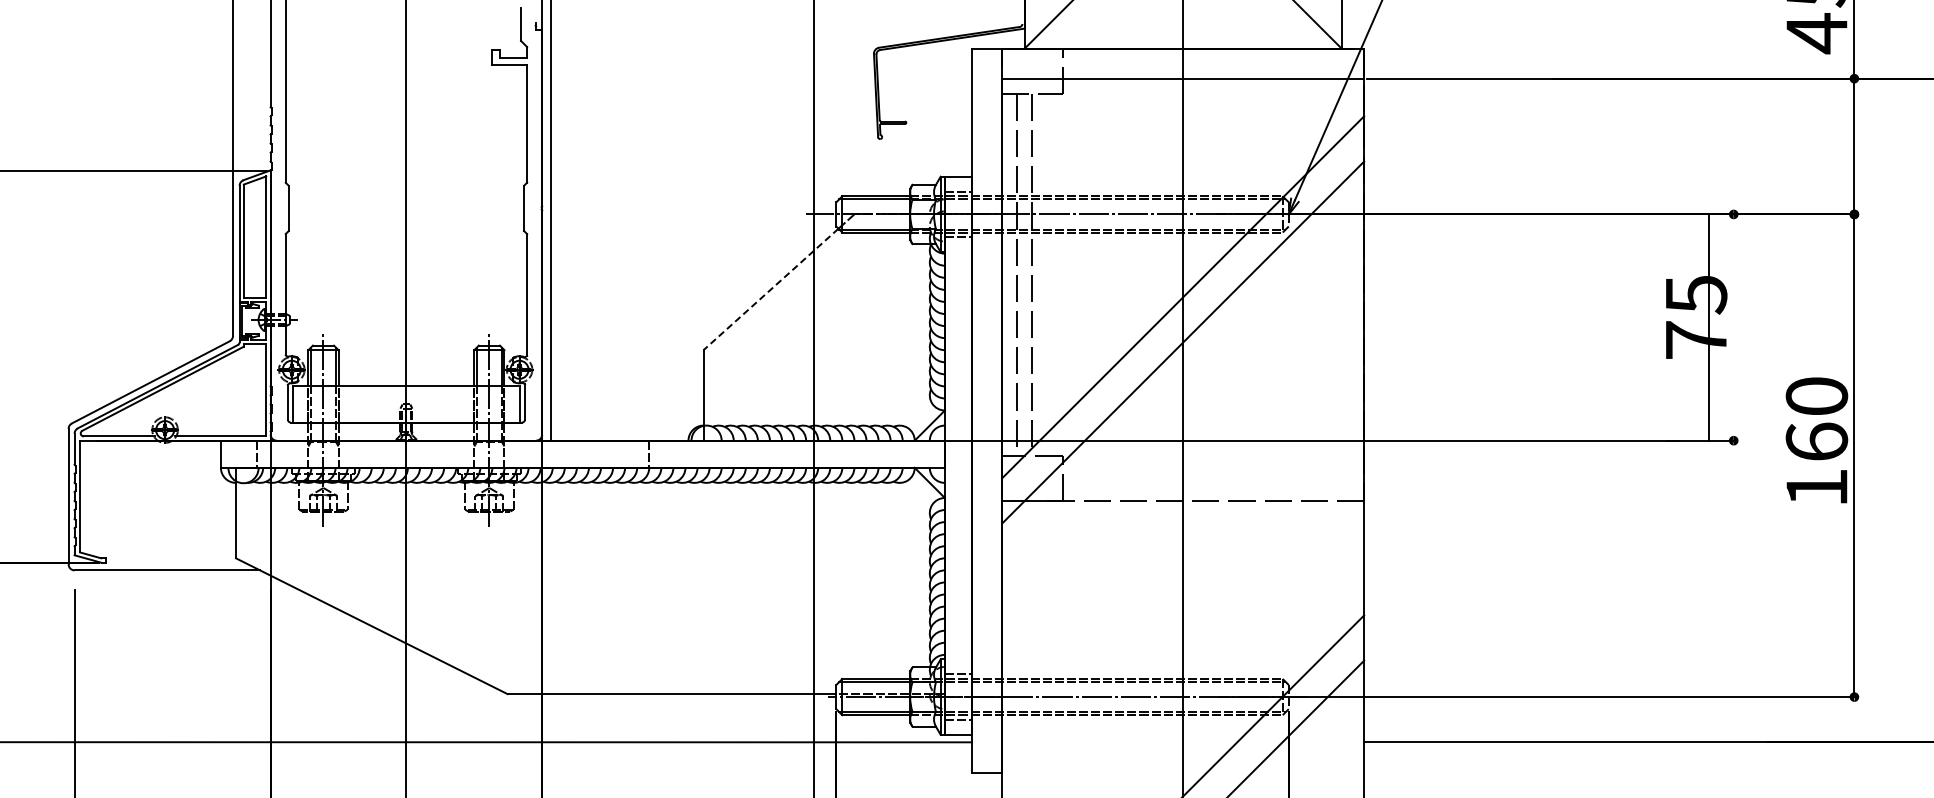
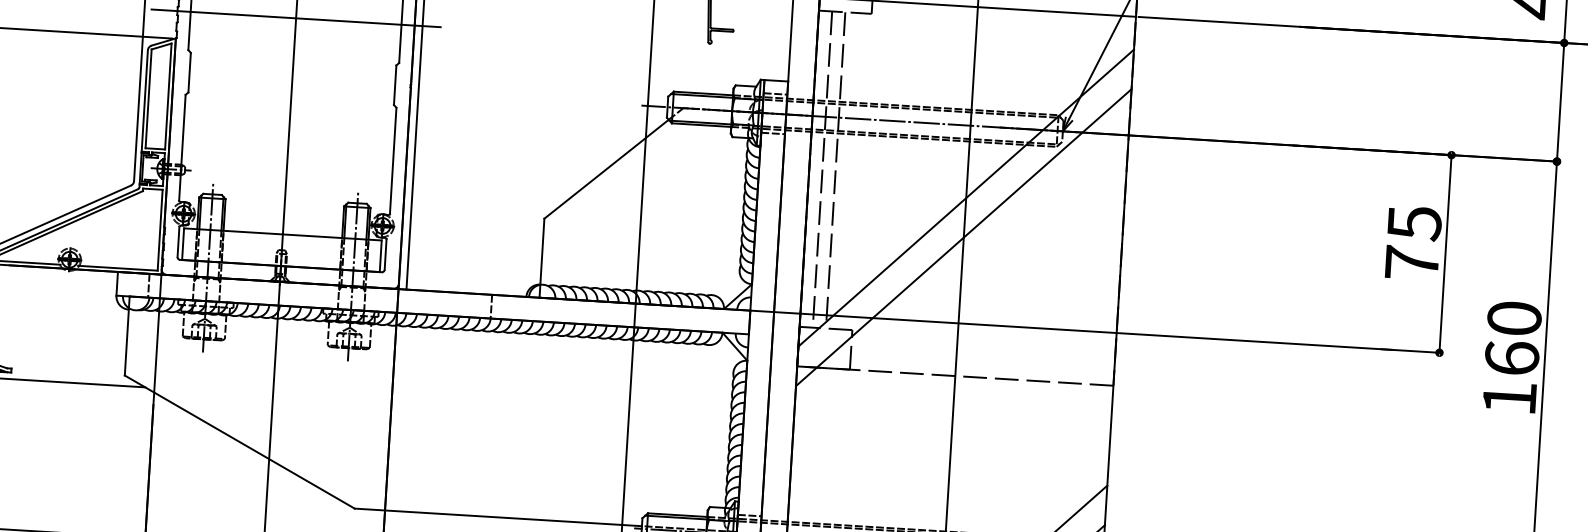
line: (405, 139) -> (295, 18), added
line: (771, 289) -> (606, 169), dashed -> solid
line: (1708, 327) -> (1445, 253), moved

